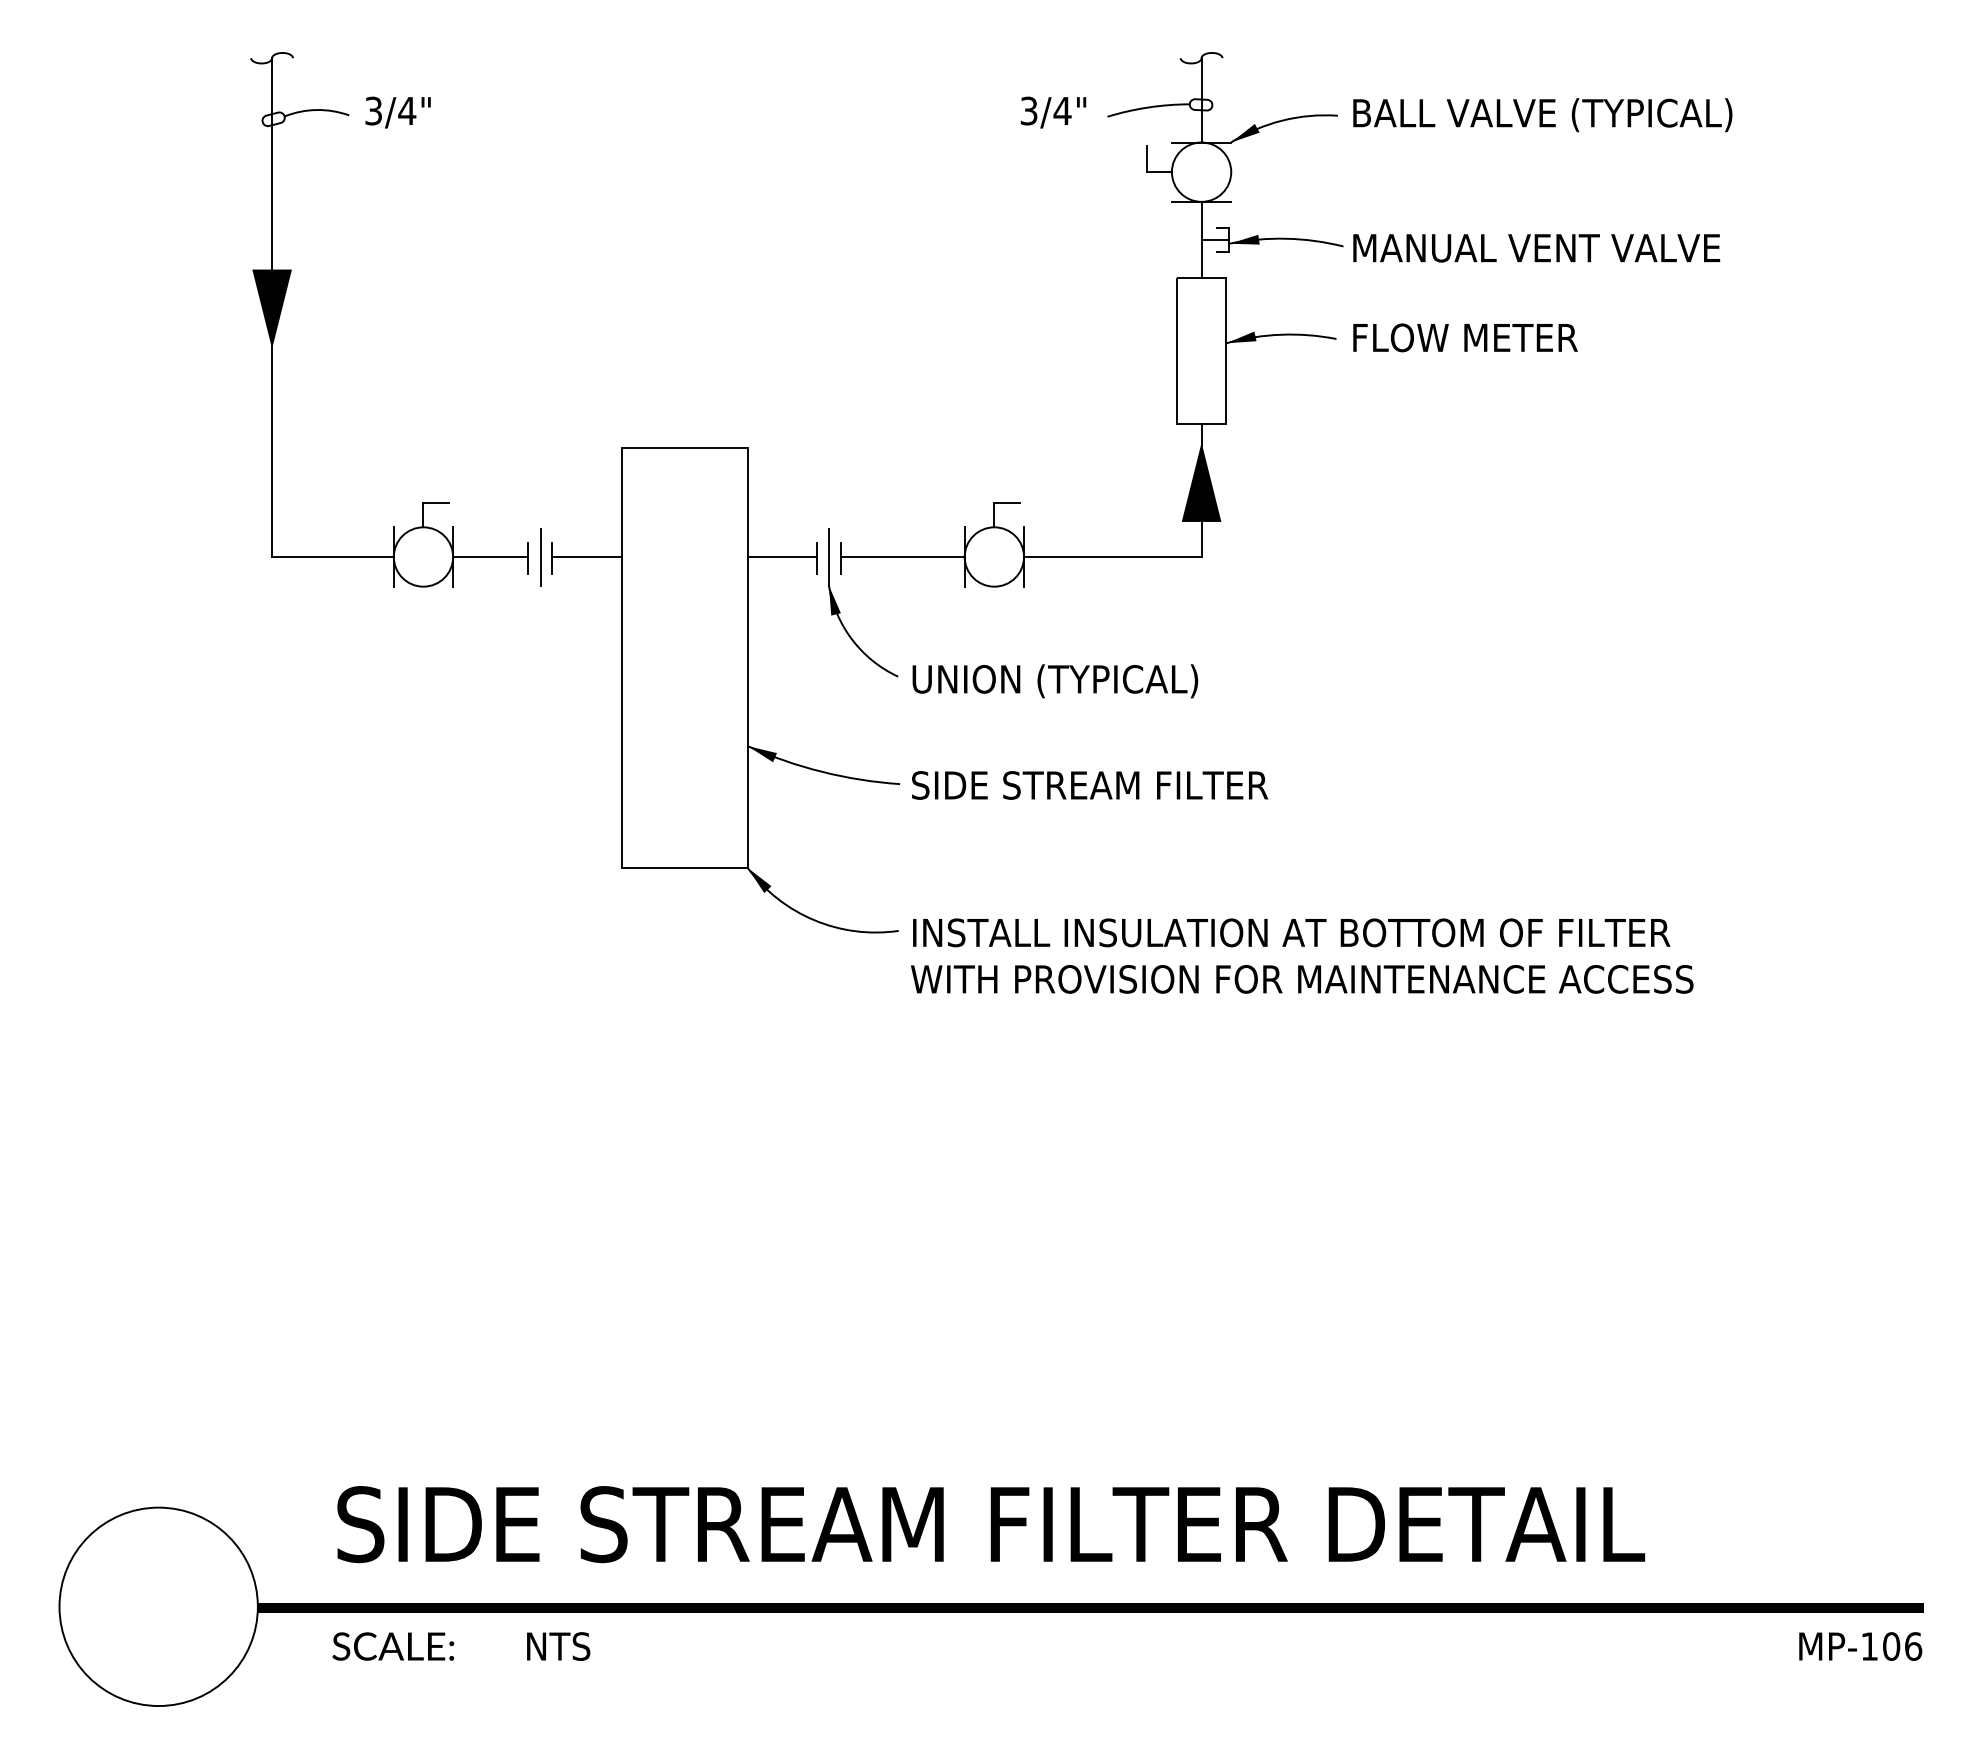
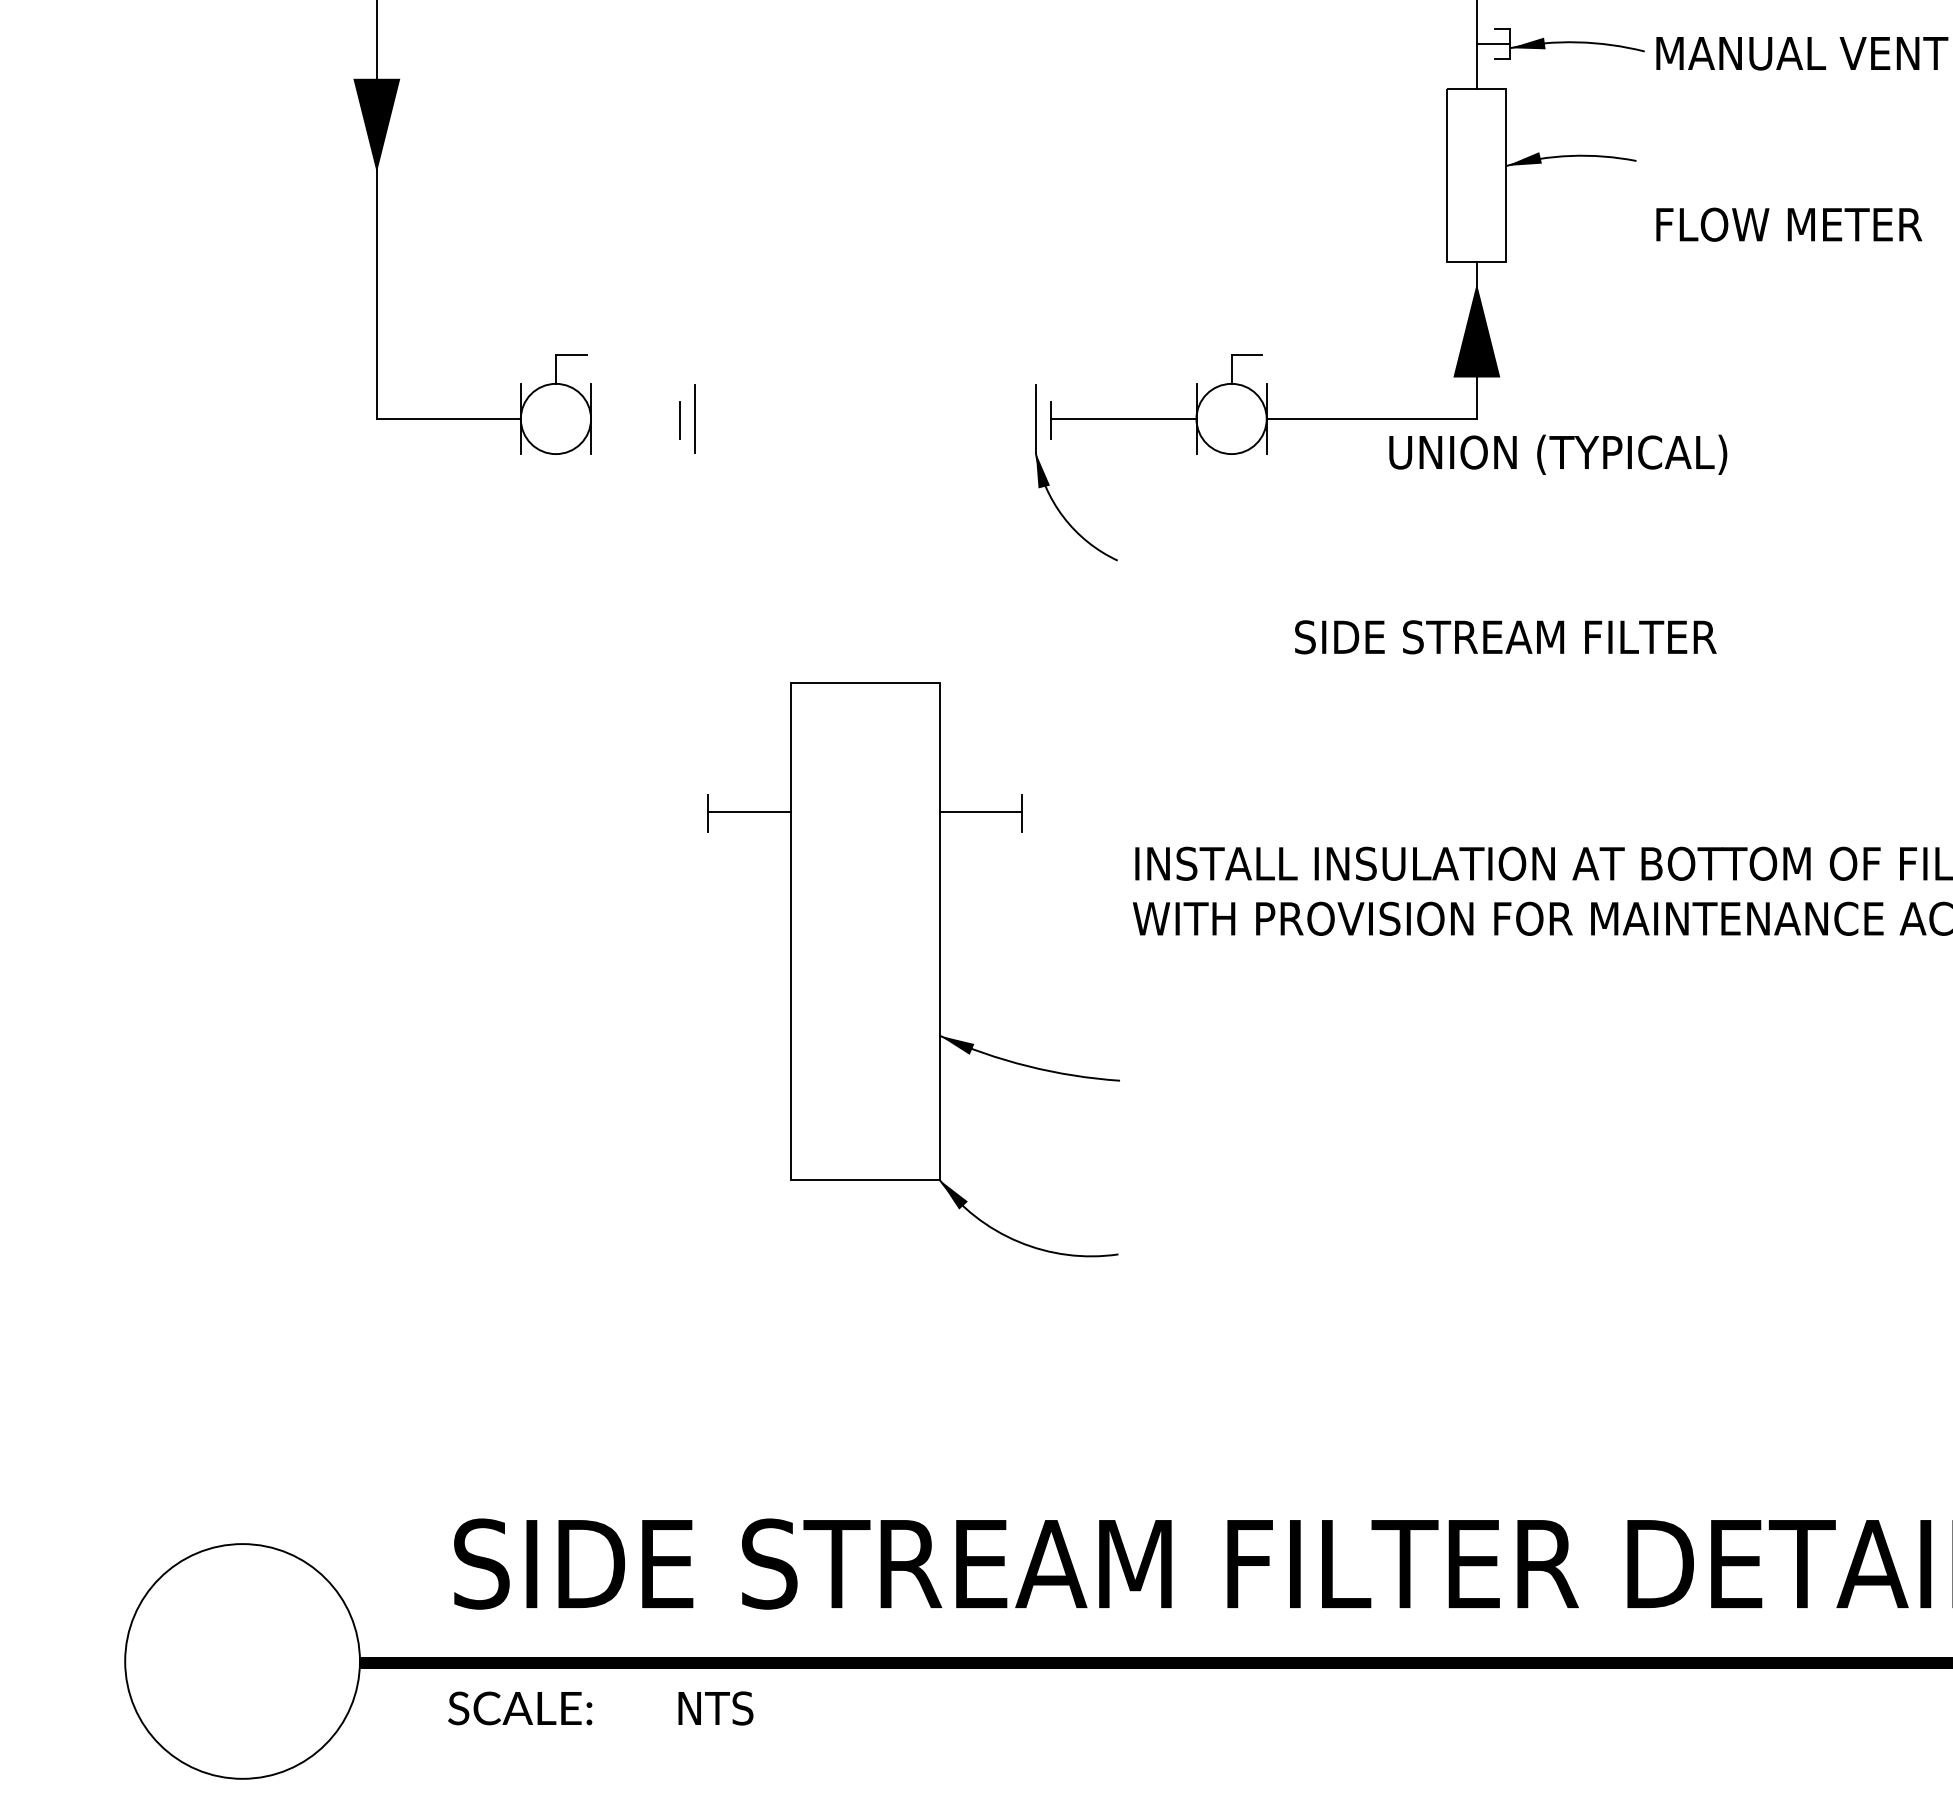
text: (1465, 337) -> (1789, 224), moved
line: (490, 557) -> (635, 419), removed
text: (1055, 681) -> (1558, 455), moved
part: (725, 690) -> (913, 969), moved
text: (1090, 785) -> (1506, 637), moved

